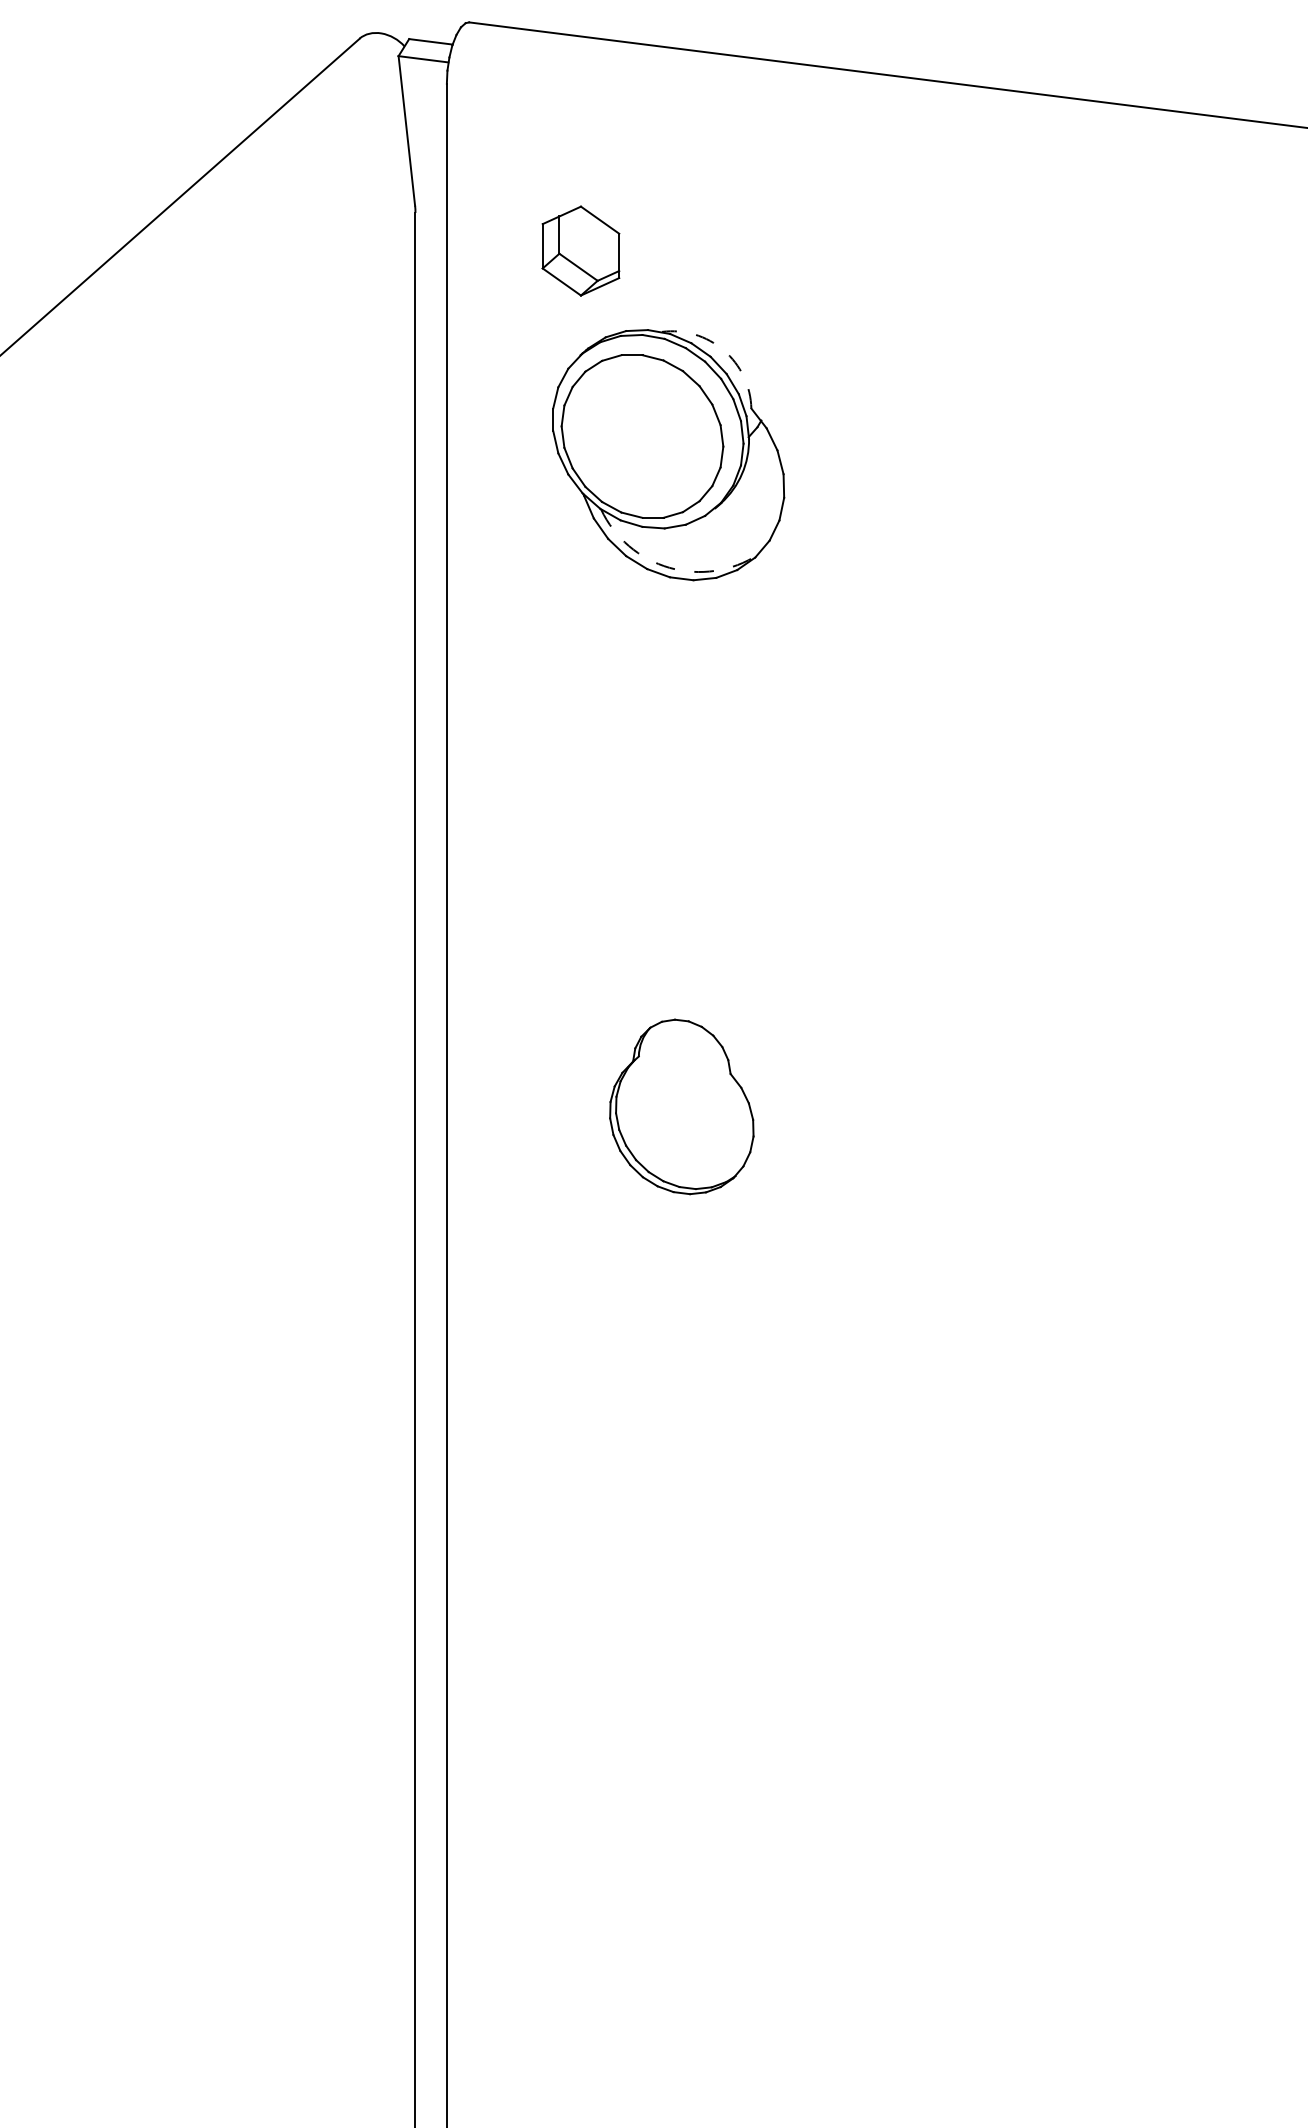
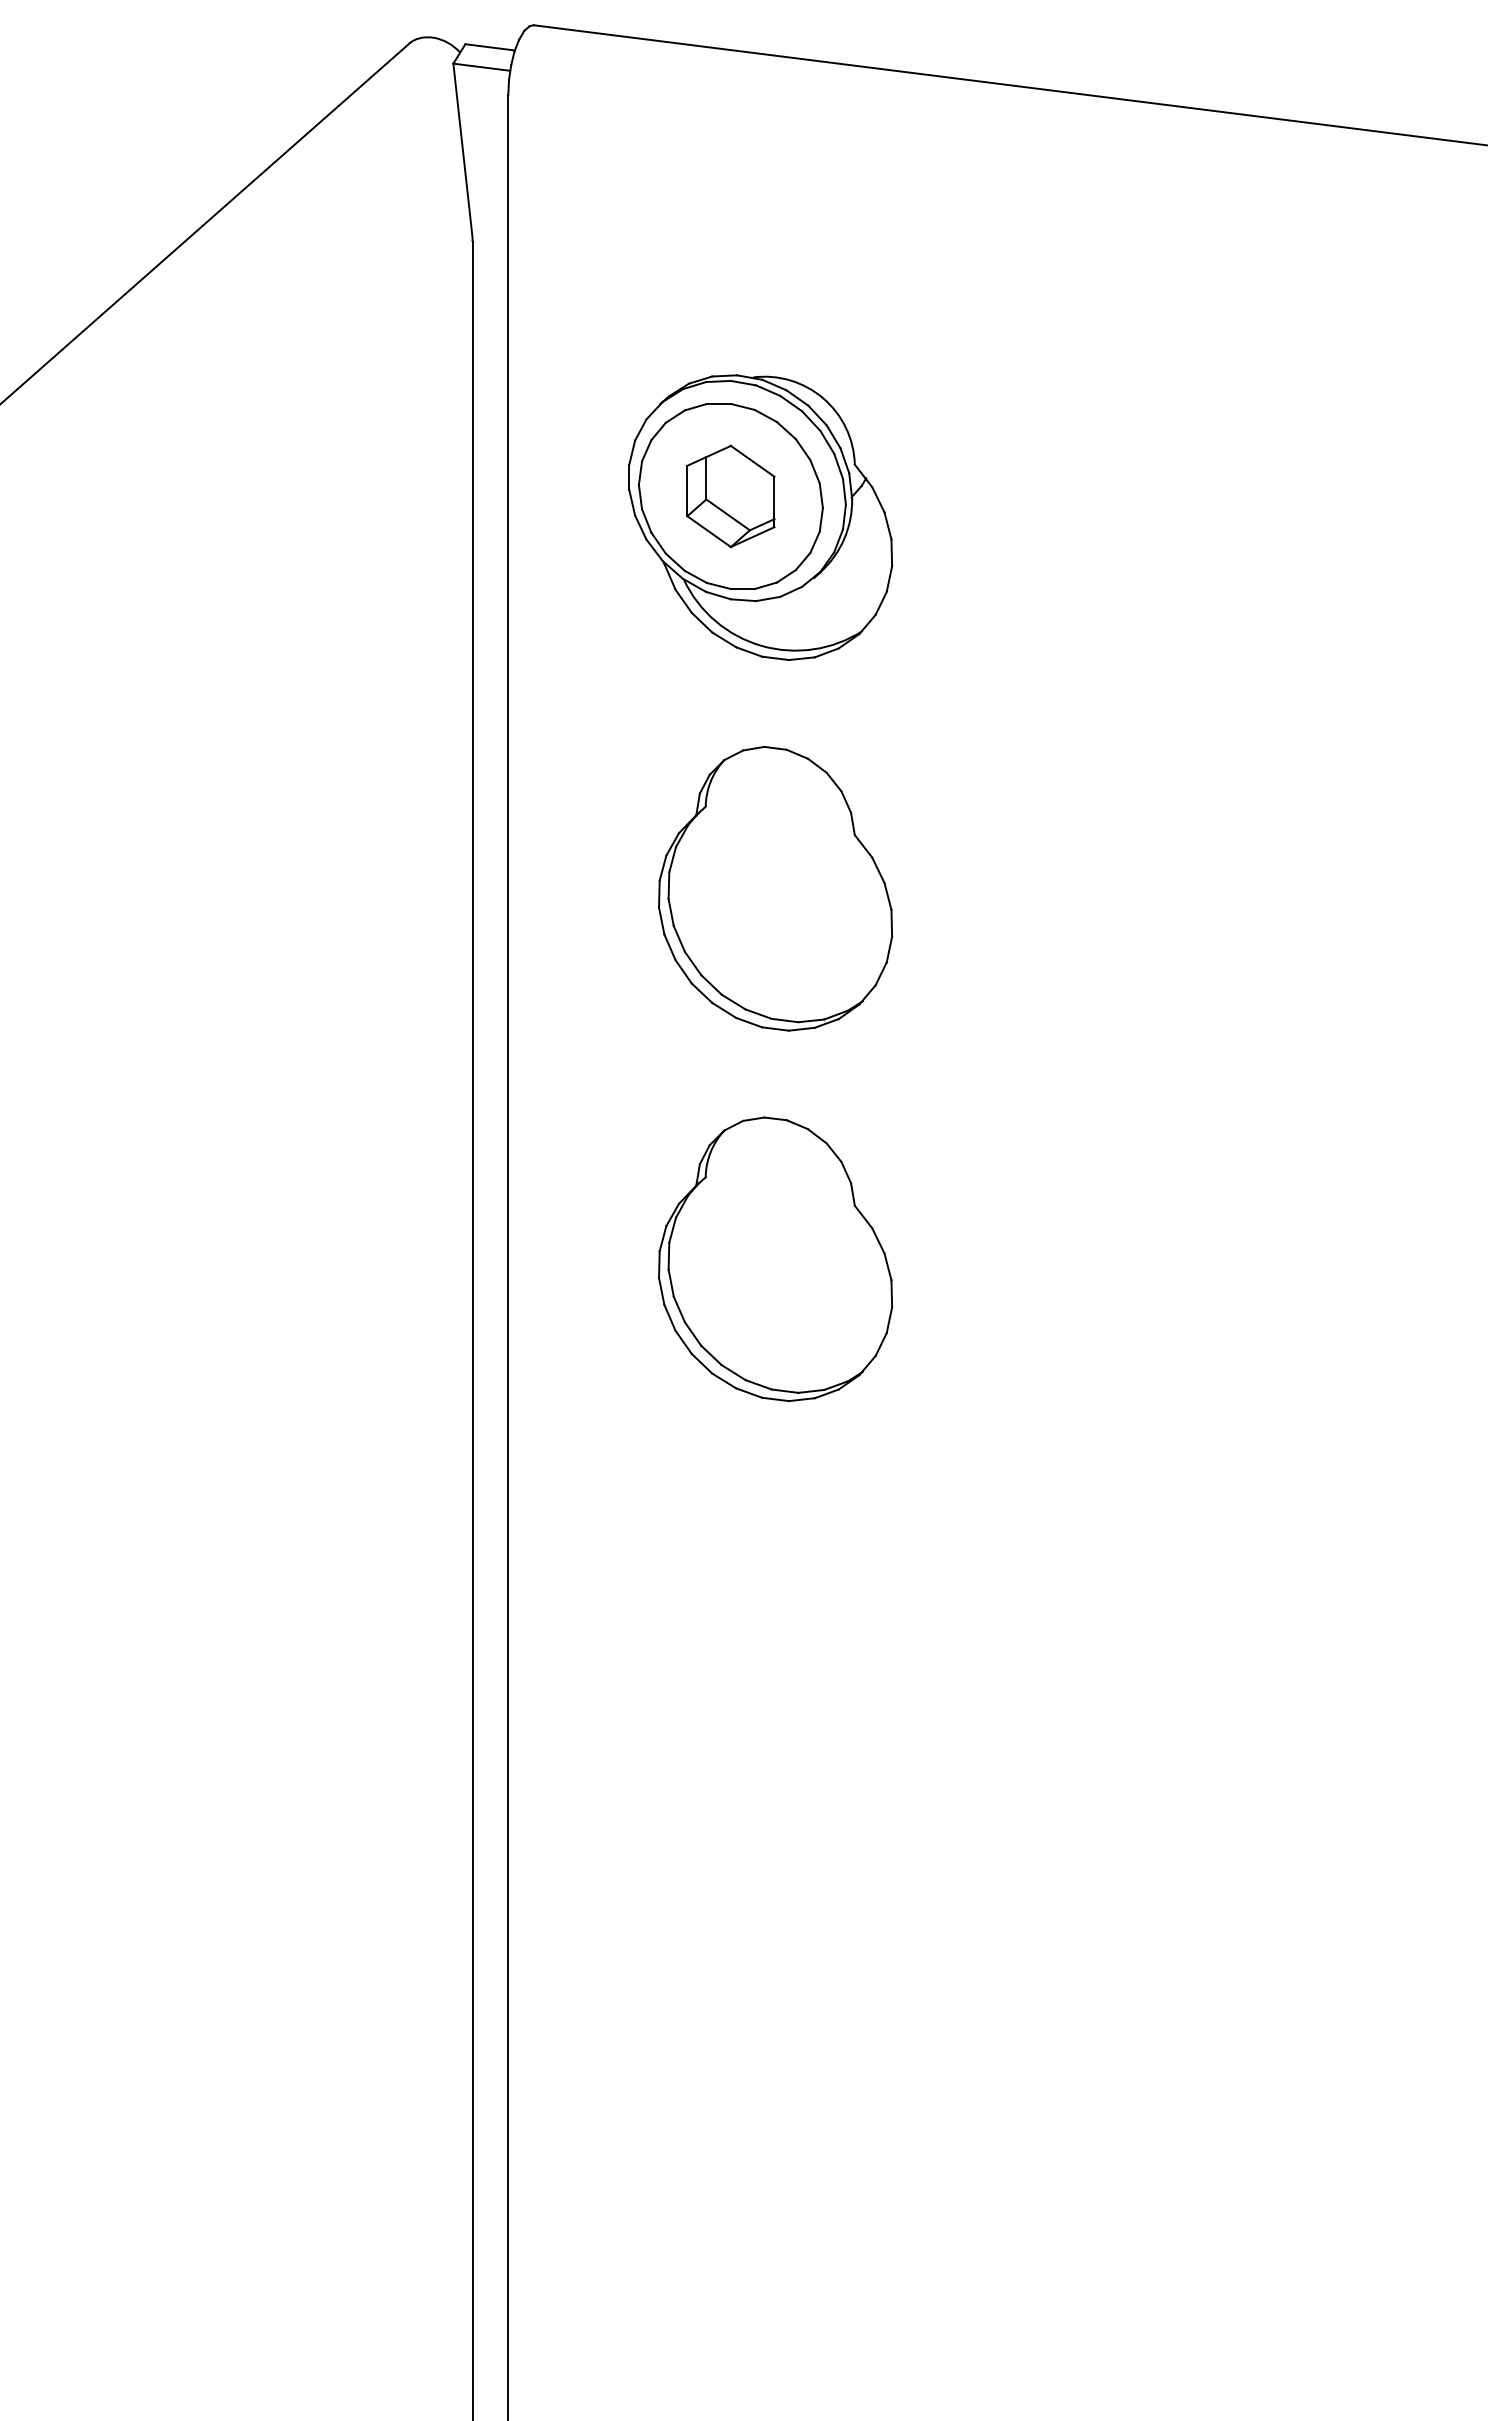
part: (580, 251) -> (730, 496), moved
arc: (723, 350) -> (823, 398), dashed -> solid
arc: (669, 567) -> (761, 645), dashed -> solid
part: (681, 781) -> (775, 888), added
part: (681, 1107) -> (775, 1259), size x1.43

